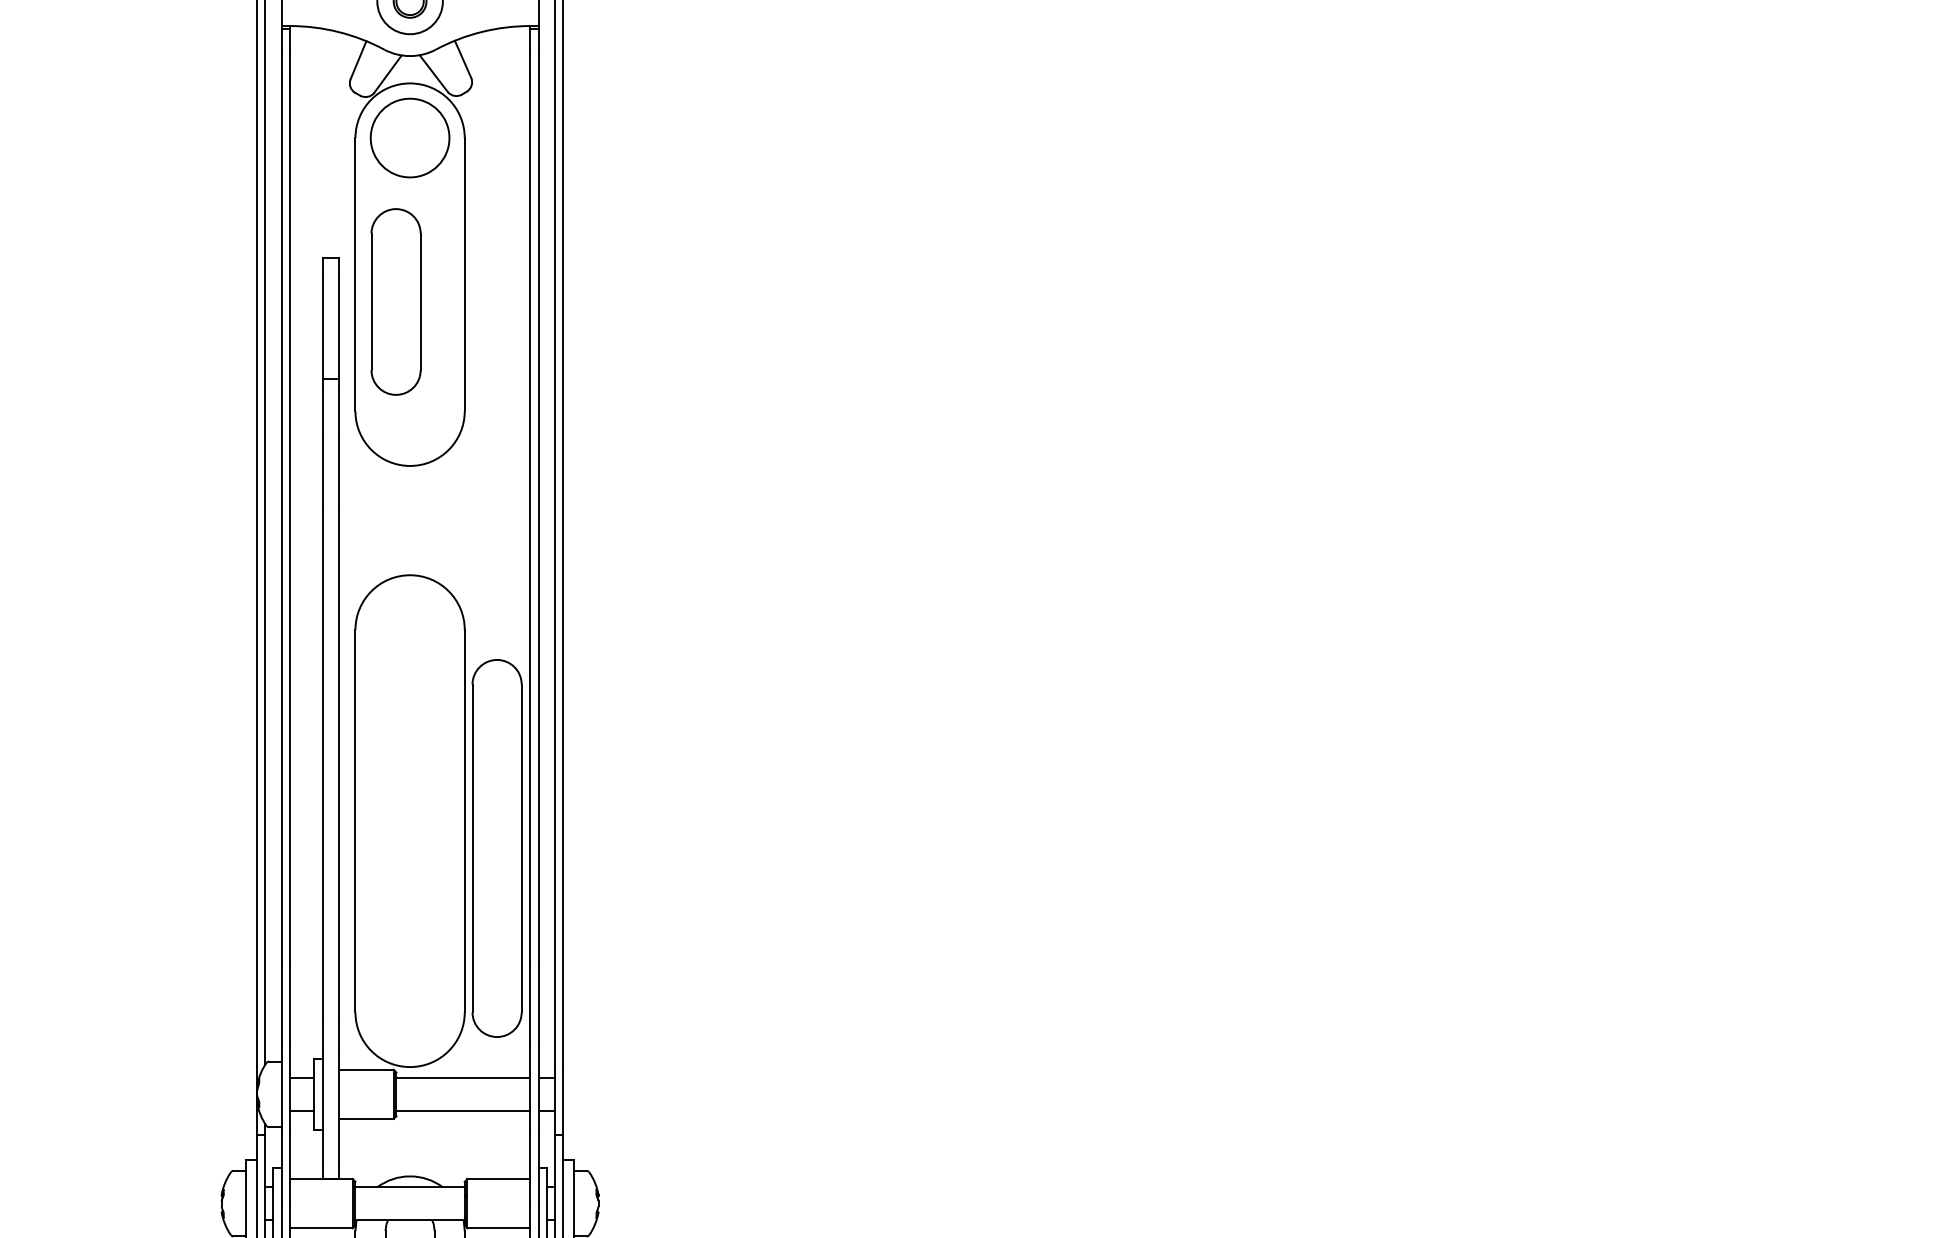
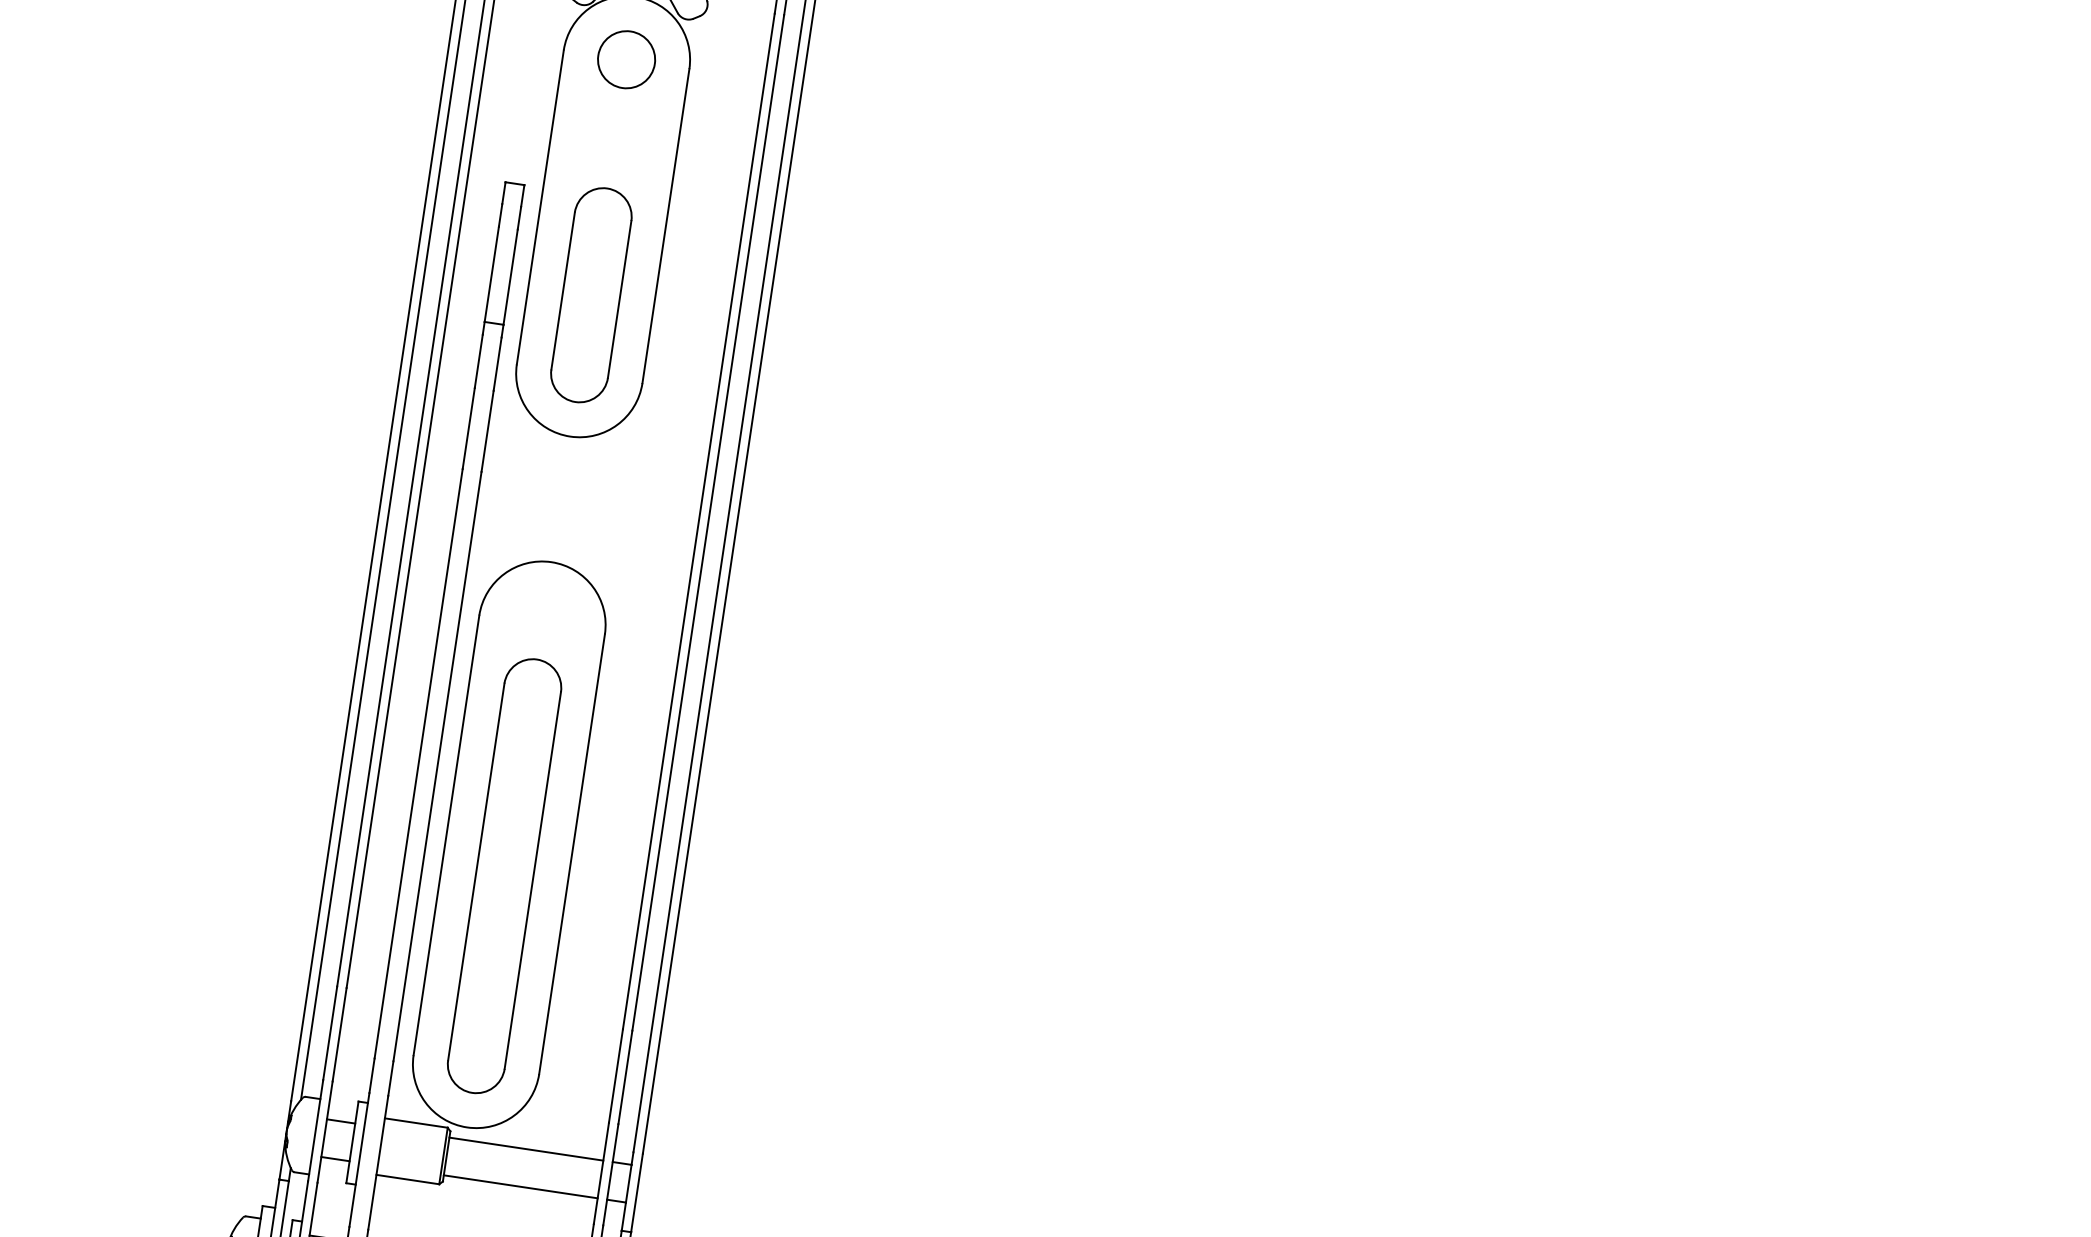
circle: (409, 137) -> (625, 59), size x0.62
part: (395, 301) -> (590, 294), moved
part: (496, 848) -> (503, 876), moved

